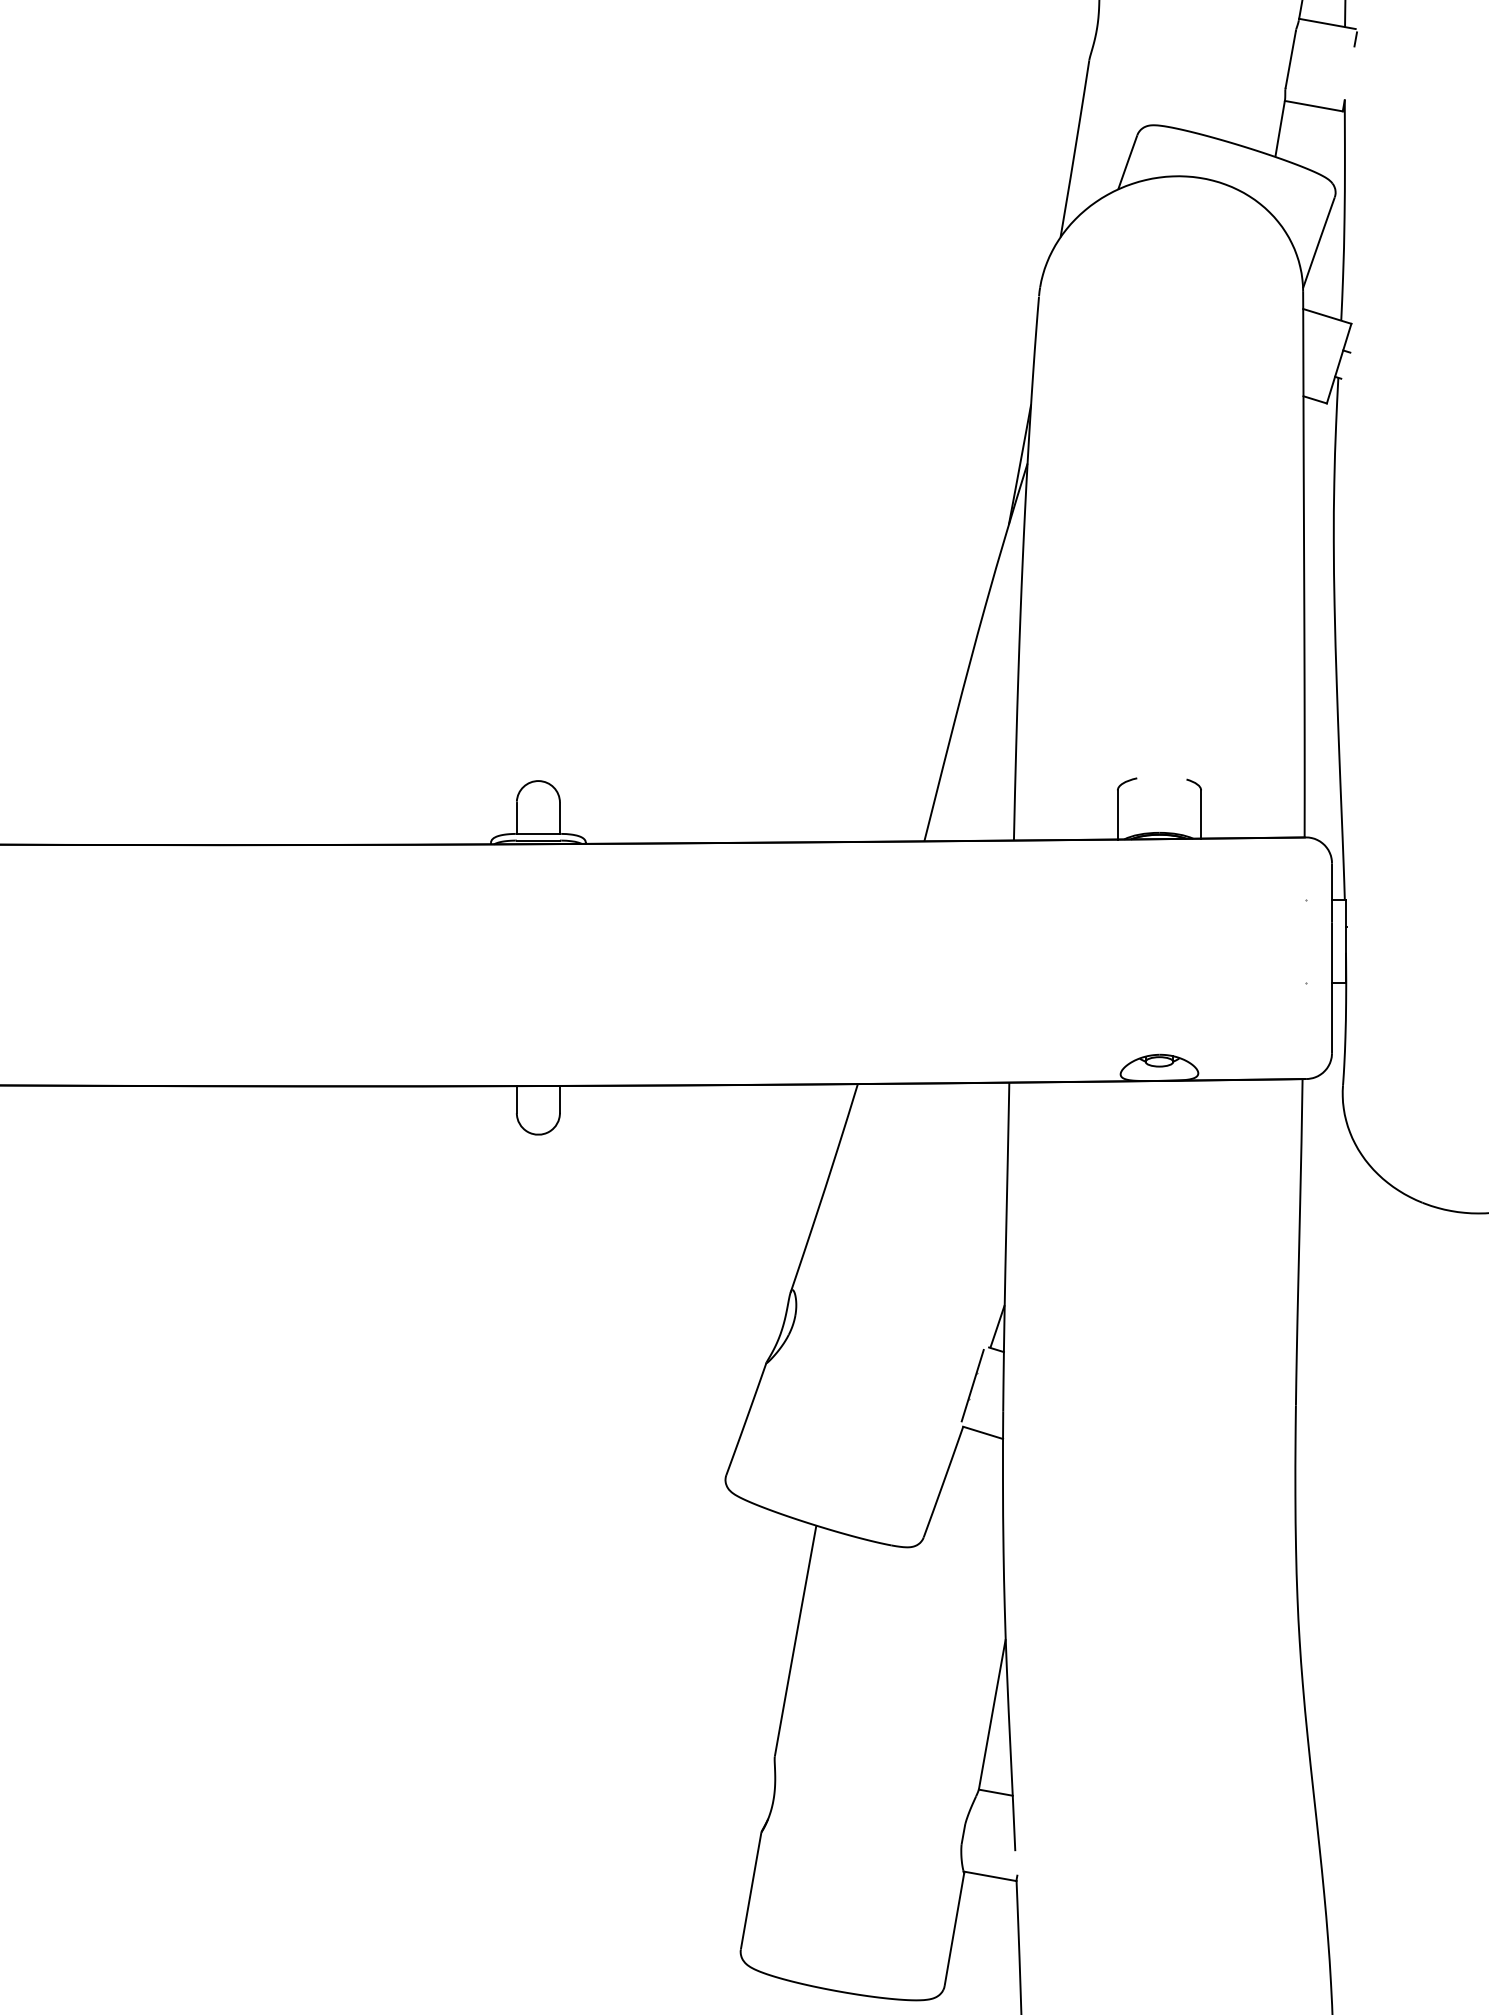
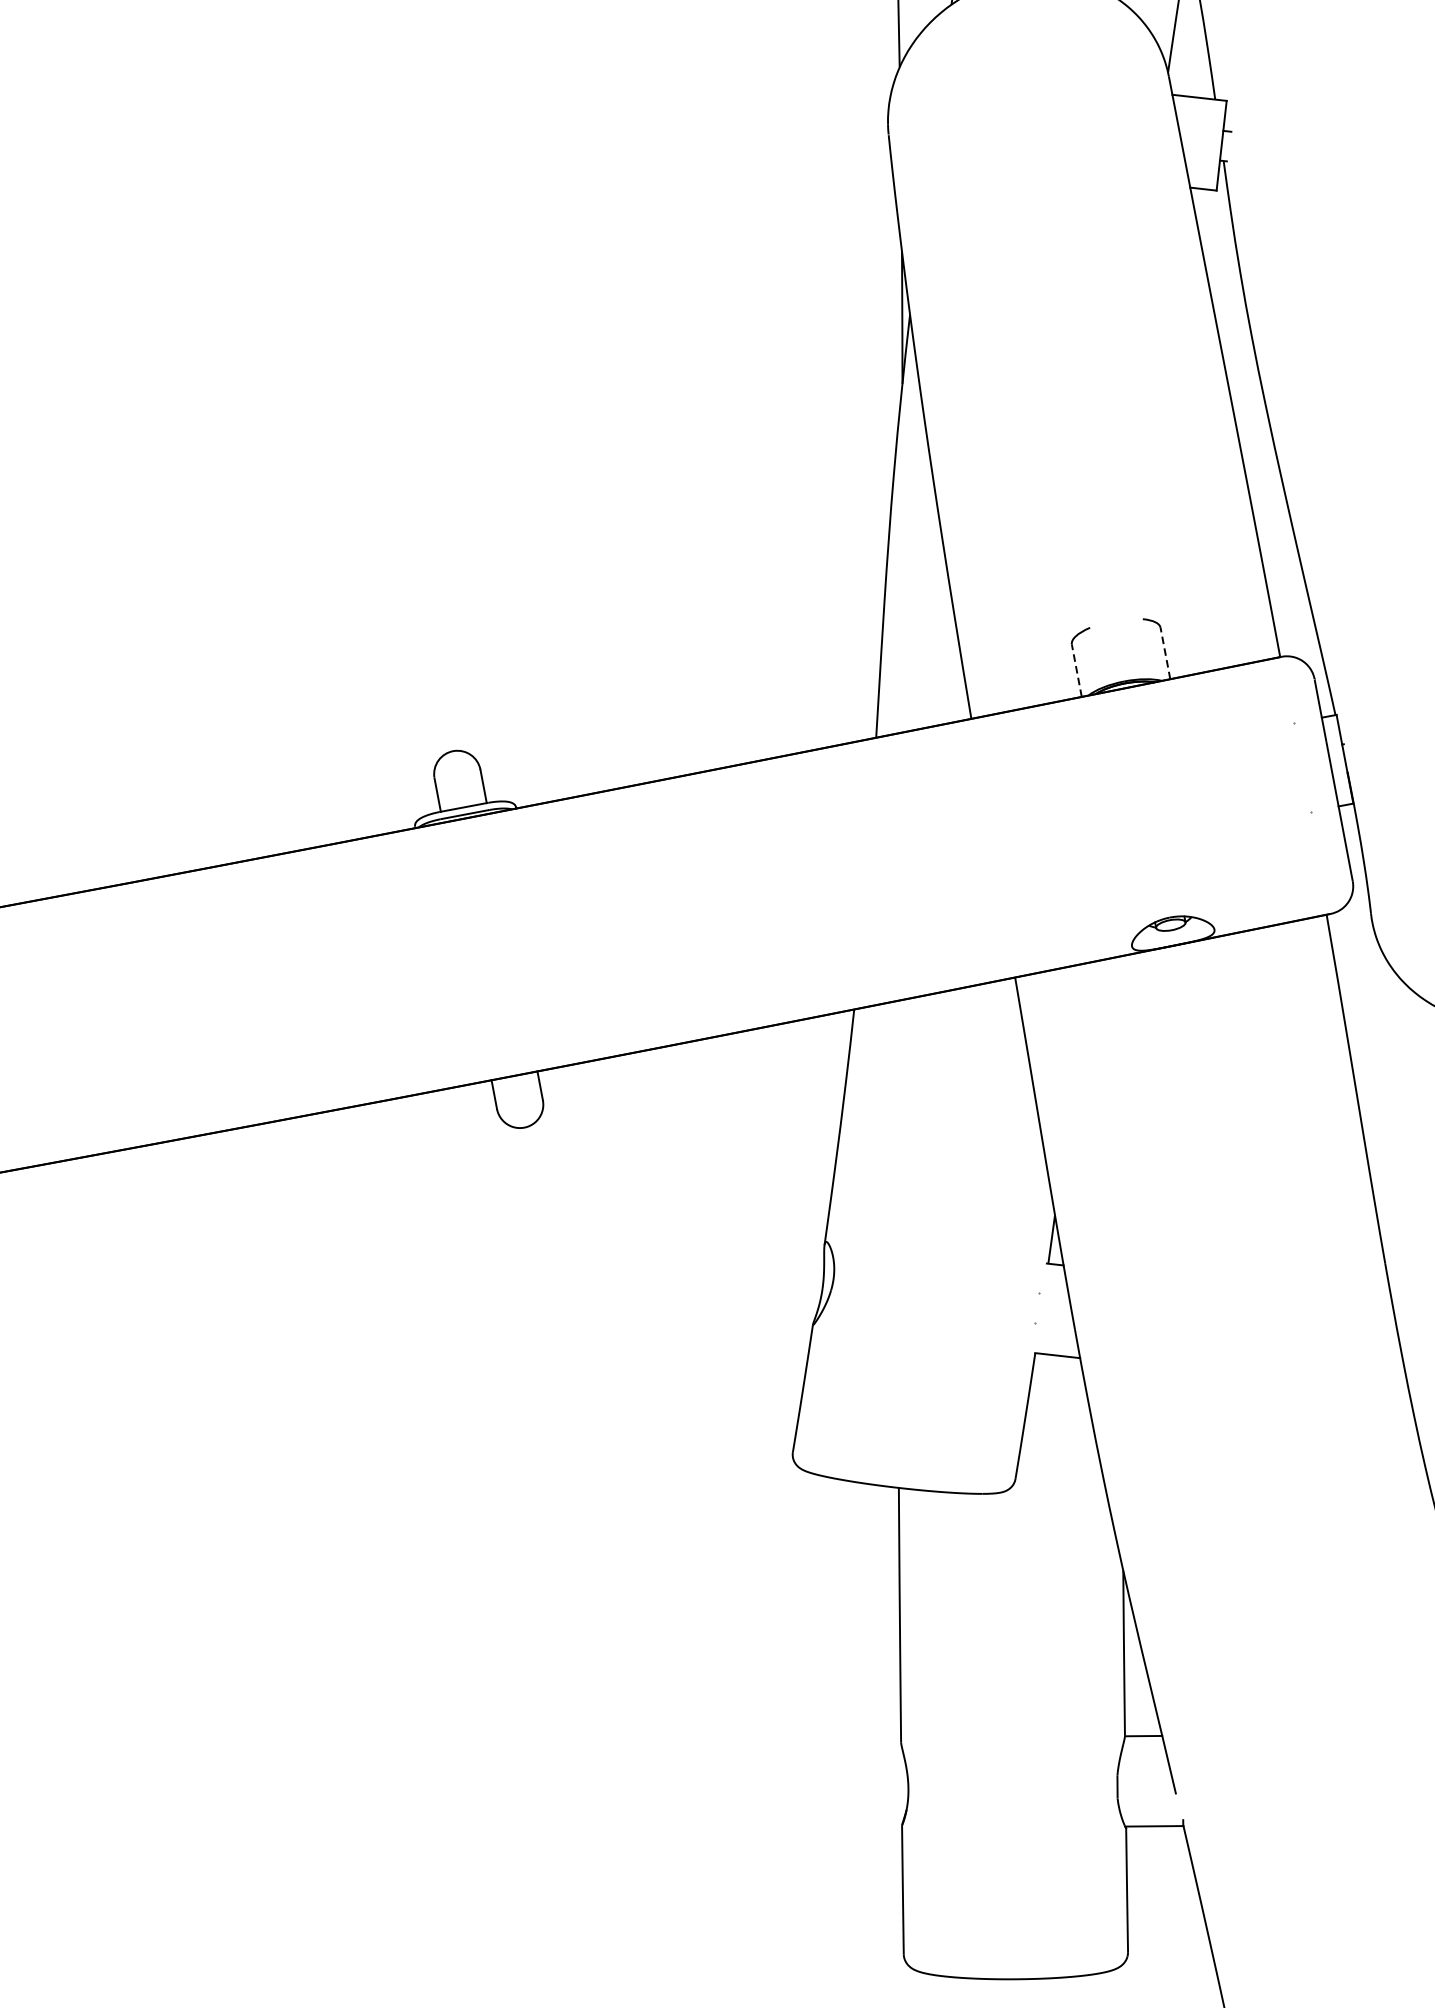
line: (1117, 814) -> (1076, 670), solid -> dashed
line: (1201, 814) -> (1165, 653), solid -> dashed
line: (972, 1385) -> (1036, 1307), removed

